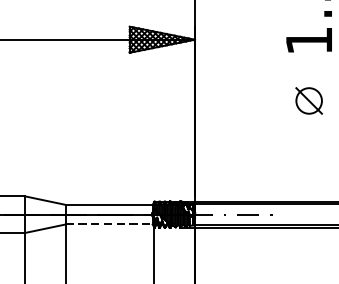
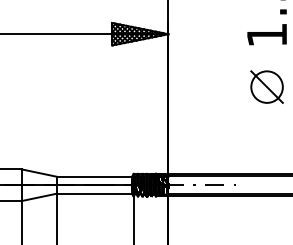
part: (308, 100) -> (266, 86), size x1.43
line: (109, 224) -> (94, 193), dashed -> solid

